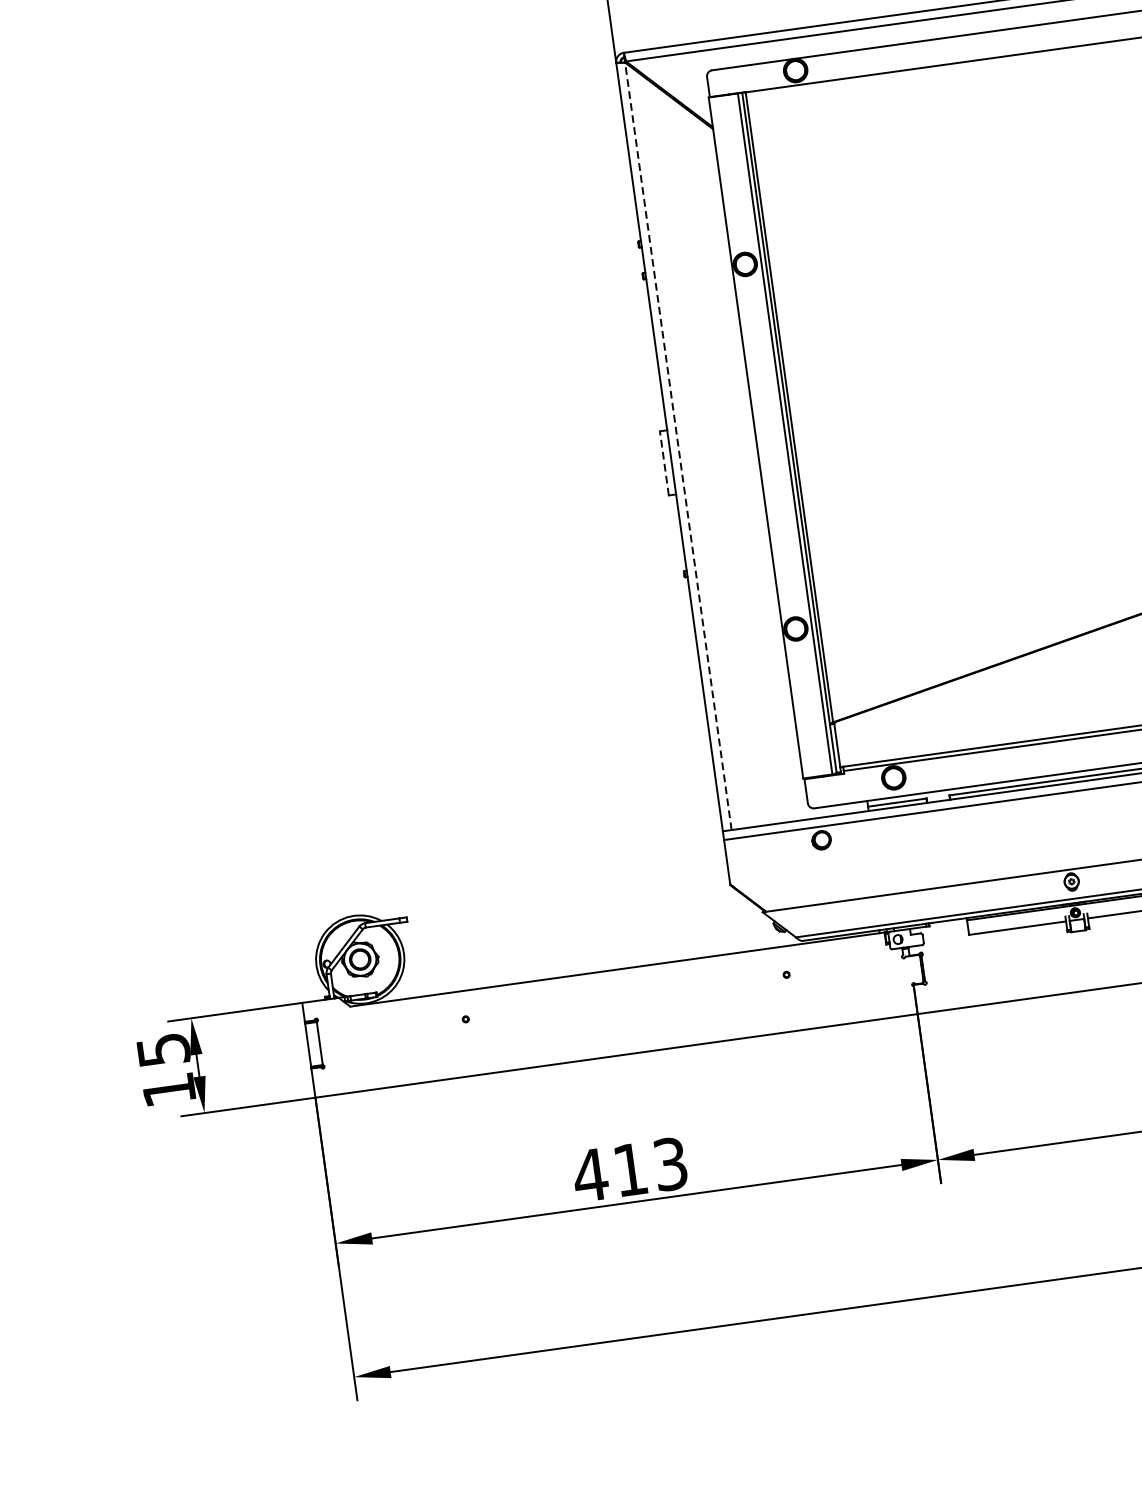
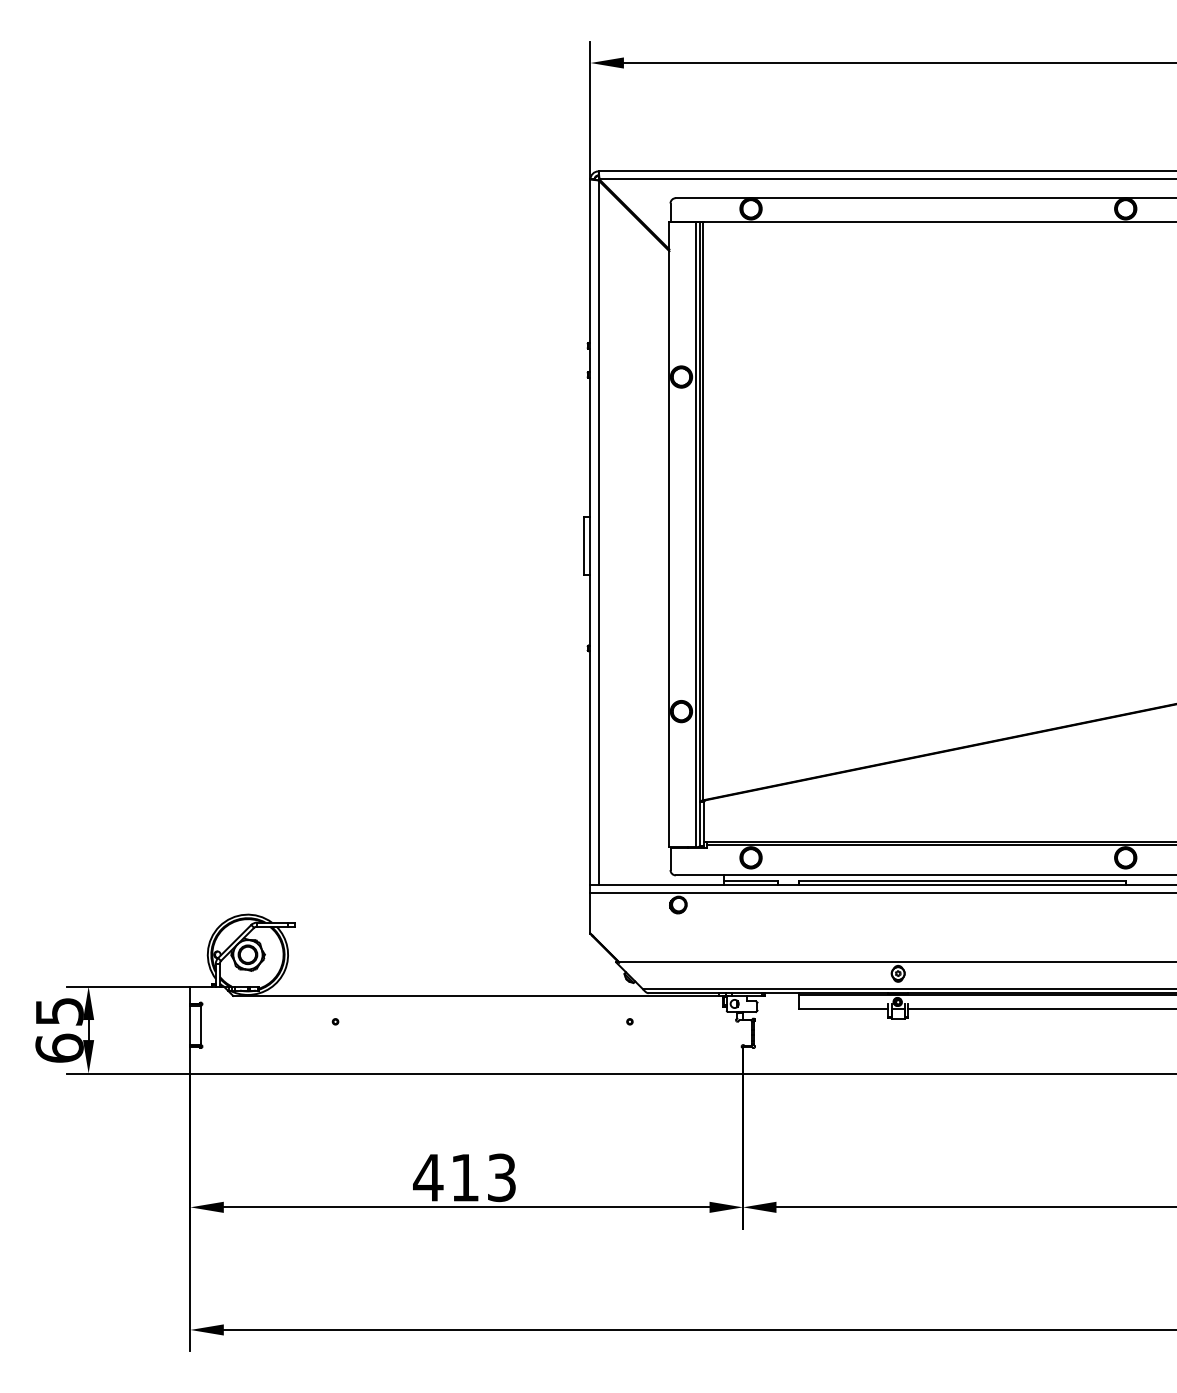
line: (678, 445) -> (598, 531), dashed -> solid
line: (663, 462) -> (583, 545), dashed -> solid
text: (168, 1089) -> (59, 1047), 15 -> 65

